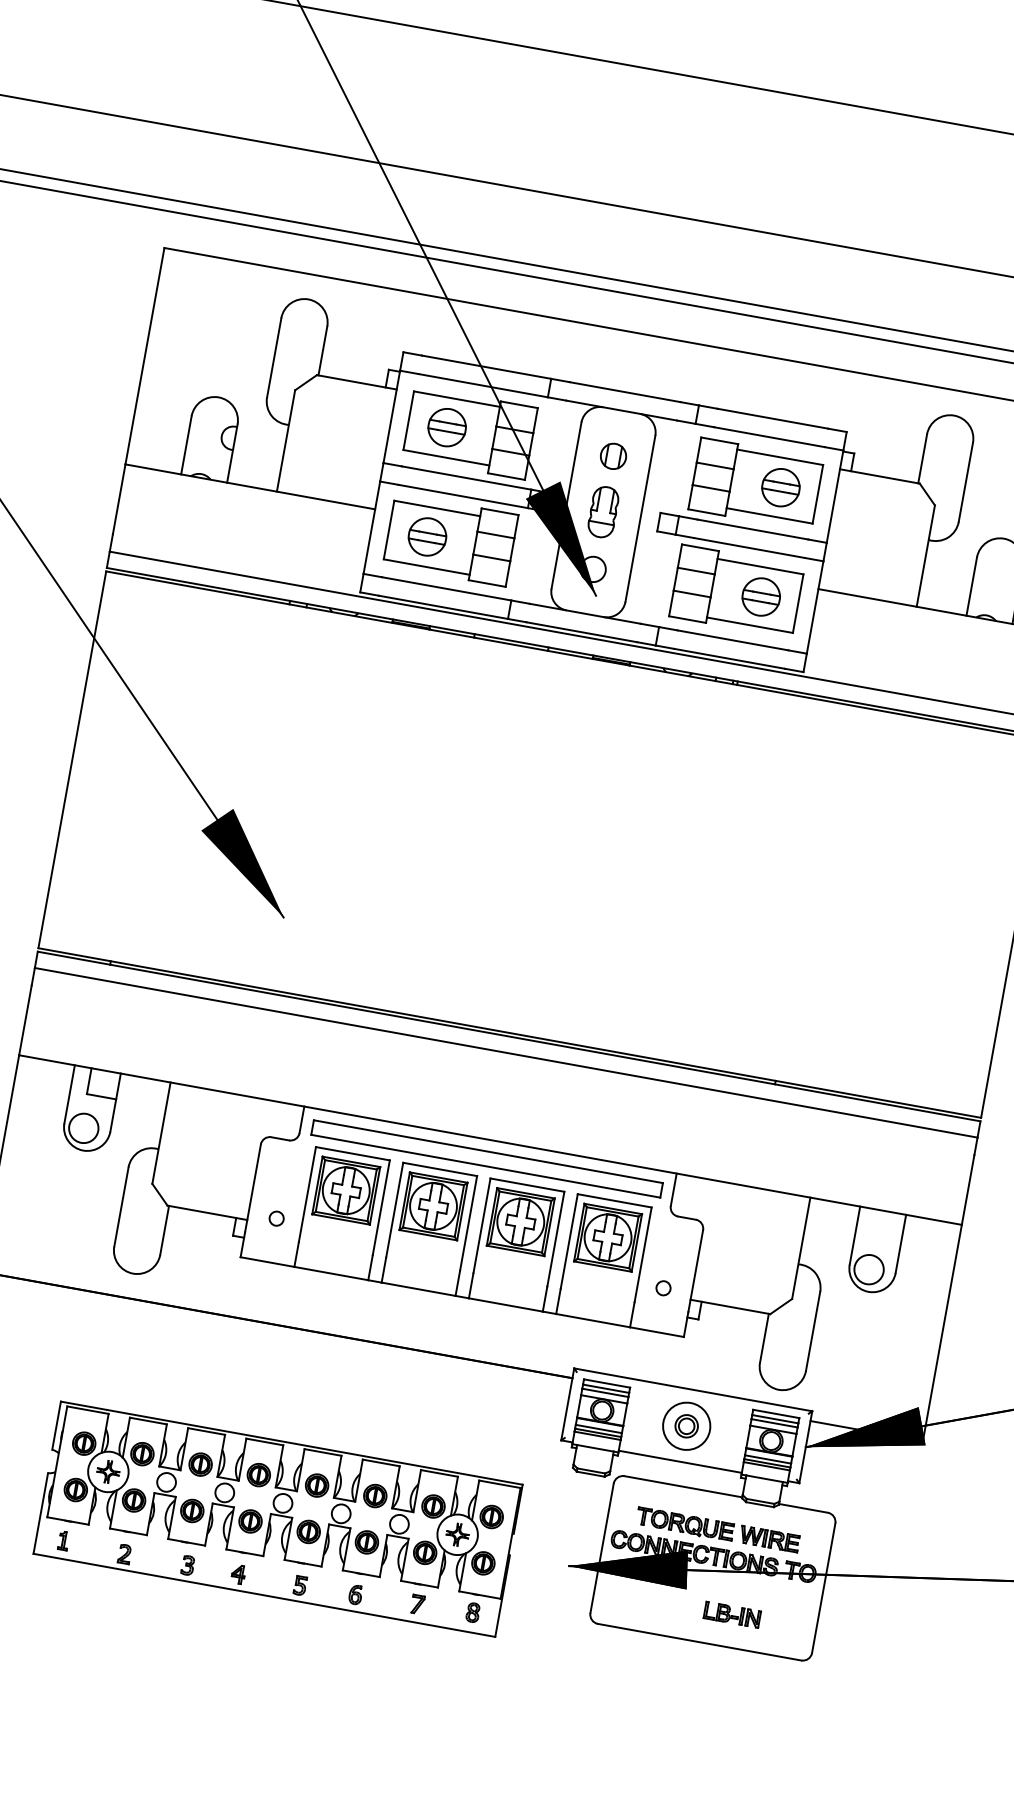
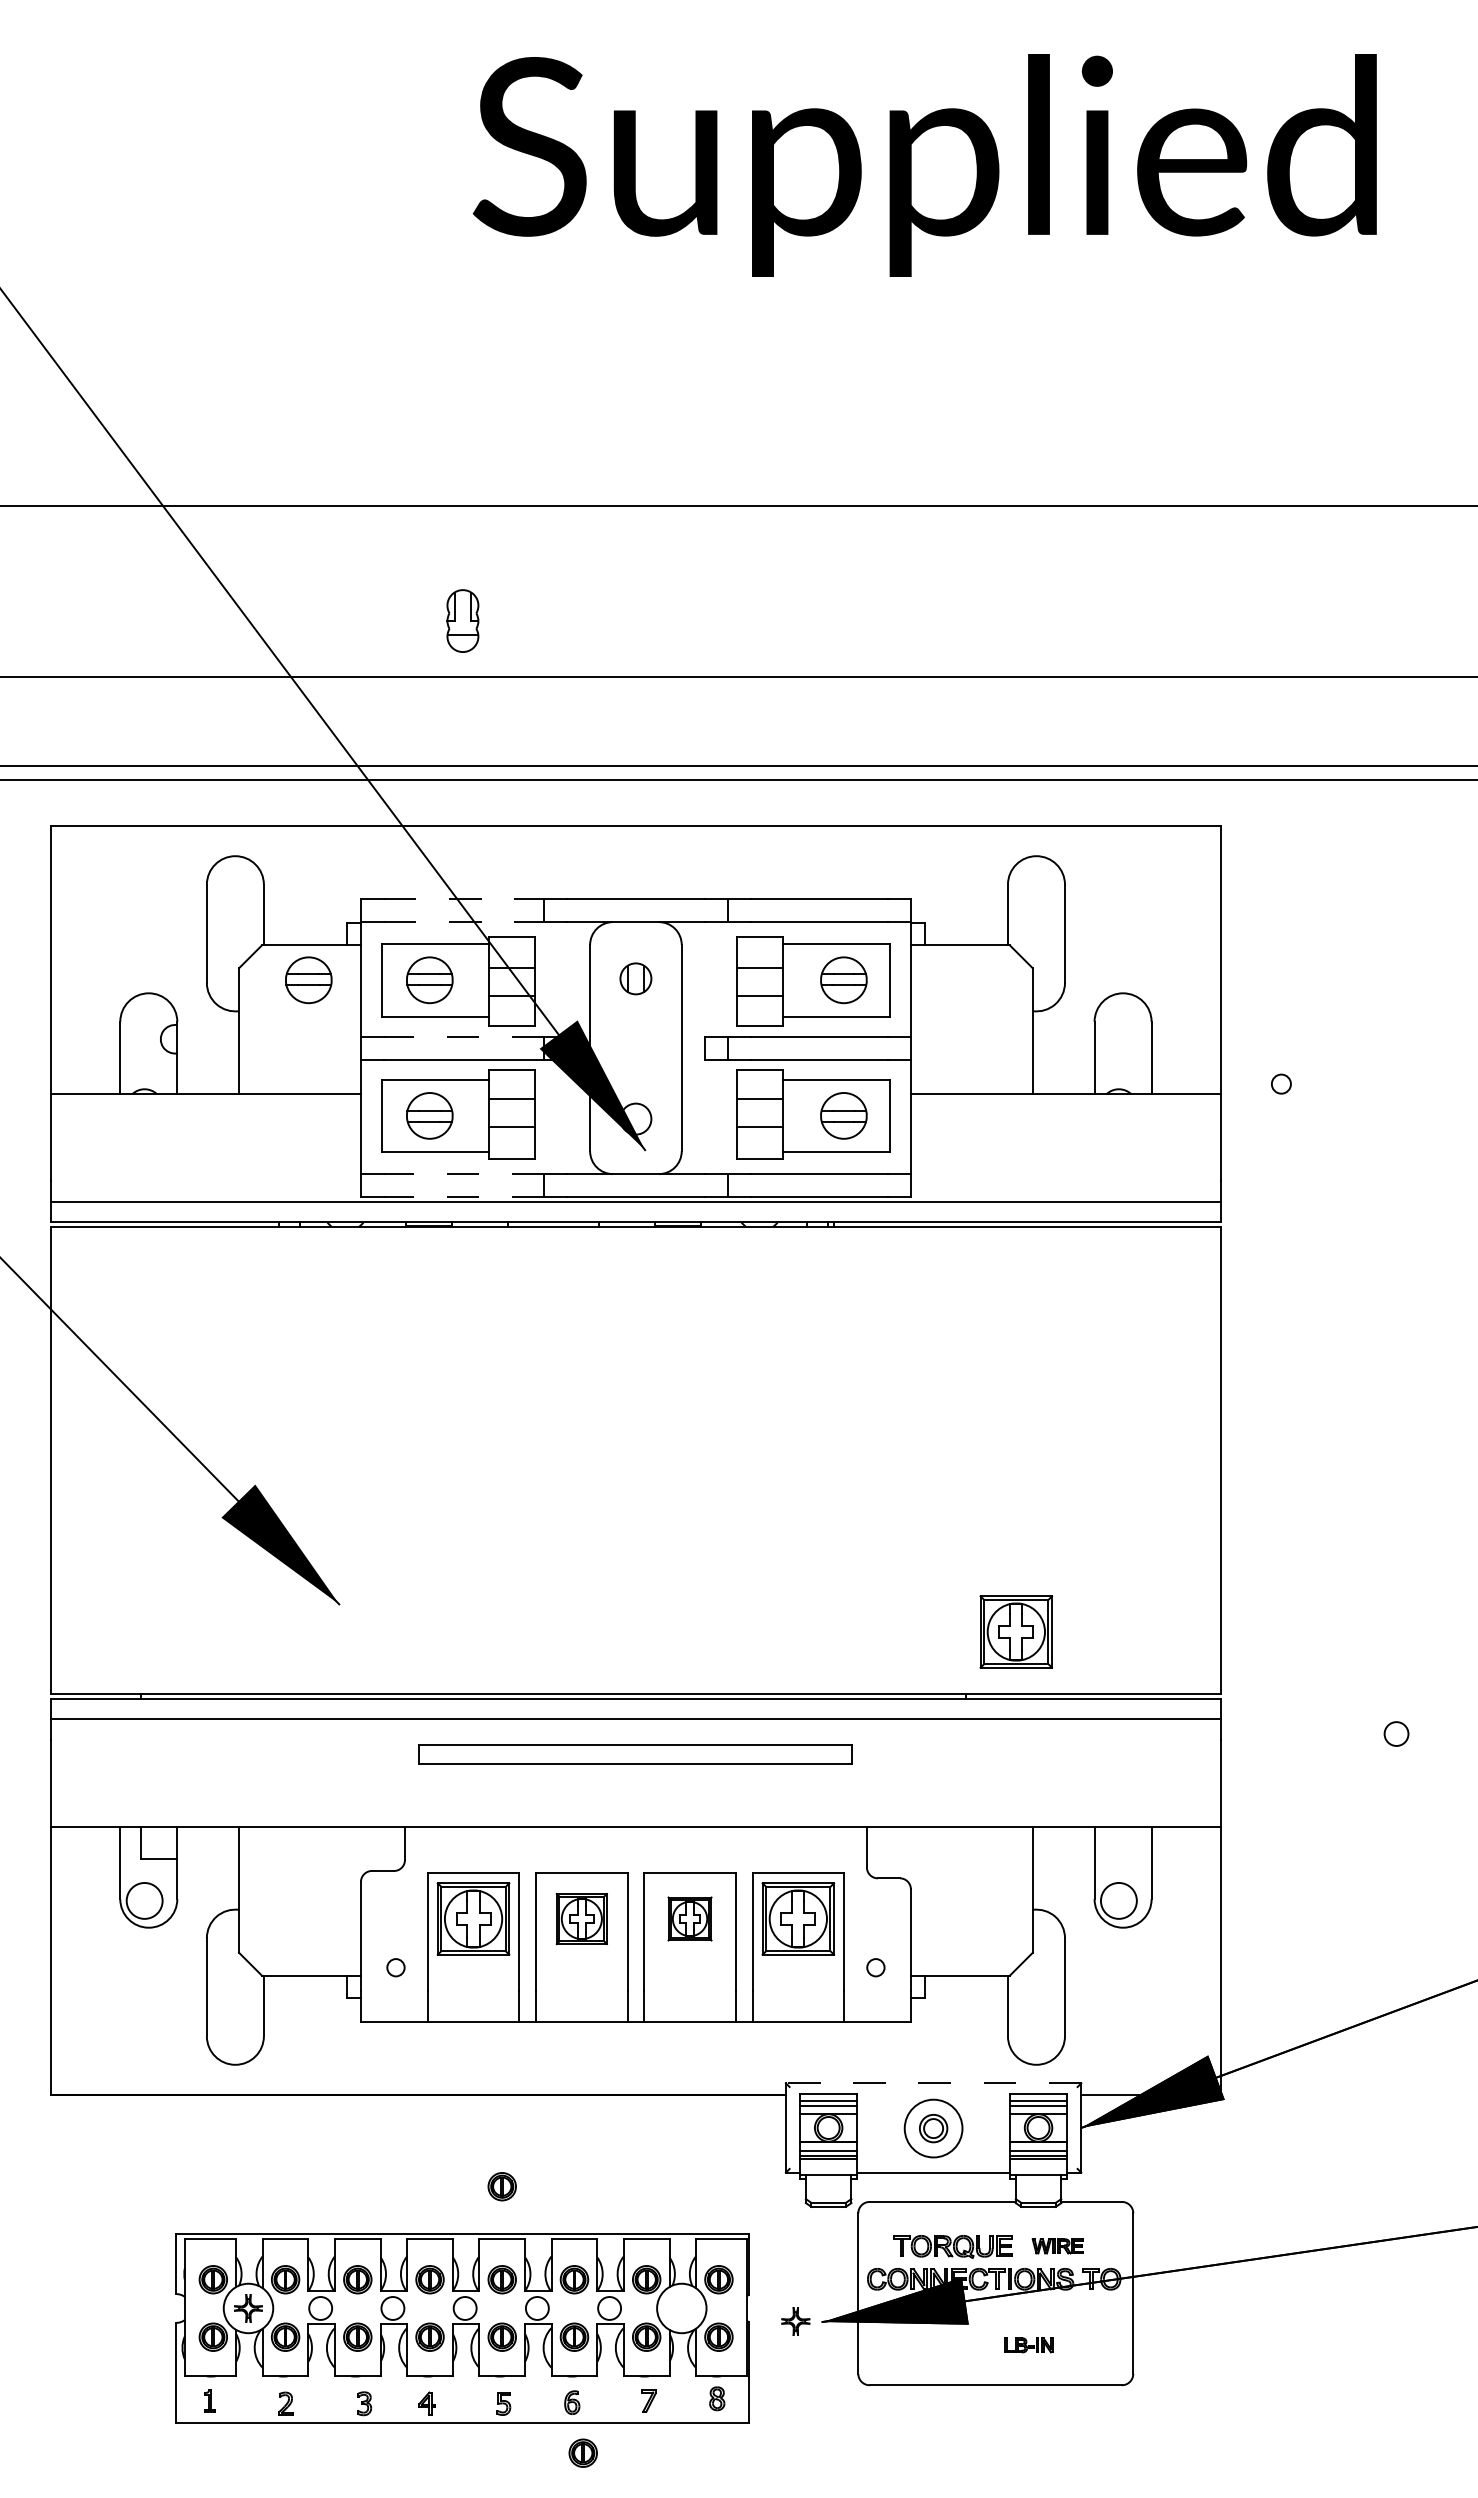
line: (486, 367) -> (464, 899), solid -> dashed
line: (483, 386) -> (464, 922), solid -> dashed
part: (349, 410) -> (308, 980), added
line: (466, 477) -> (463, 1036), solid -> dashed
part: (603, 511) -> (462, 620), moved
line: (446, 589) -> (463, 1174), solid -> dashed
line: (442, 607) -> (463, 1197), solid -> dashed
part: (825, 1037) -> (1016, 1631), added
part: (486, 1158) -> (635, 1754), moved
part: (433, 1205) -> (581, 1918), size x0.7
part: (520, 1221) -> (689, 1918), size x0.6
line: (693, 1389) -> (933, 2083), solid -> dashed
part: (329, 1410) -> (501, 2186), added
part: (457, 1534) -> (795, 2321), moved
part: (769, 1539) -> (1057, 2246), size x0.7
part: (731, 1614) -> (1028, 2345), size x0.7
part: (356, 1636) -> (582, 2452), added

